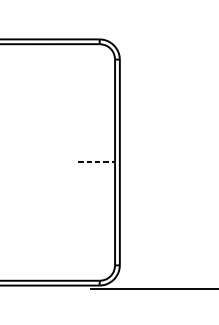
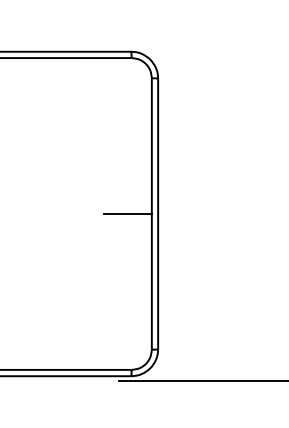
line: (97, 162) -> (128, 214), dashed -> solid

